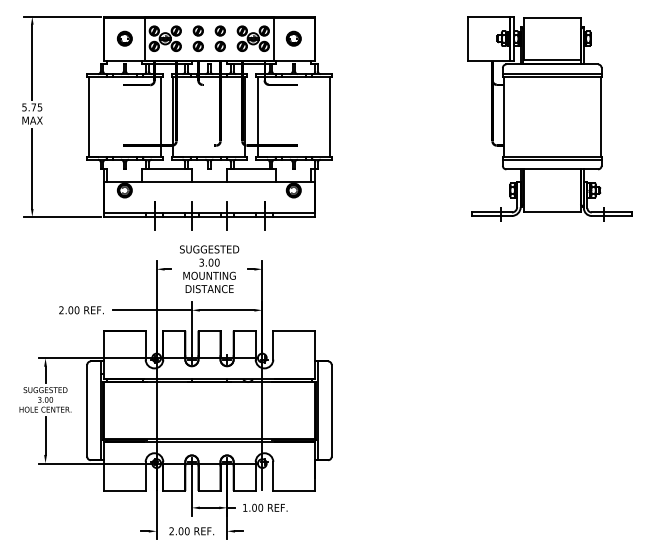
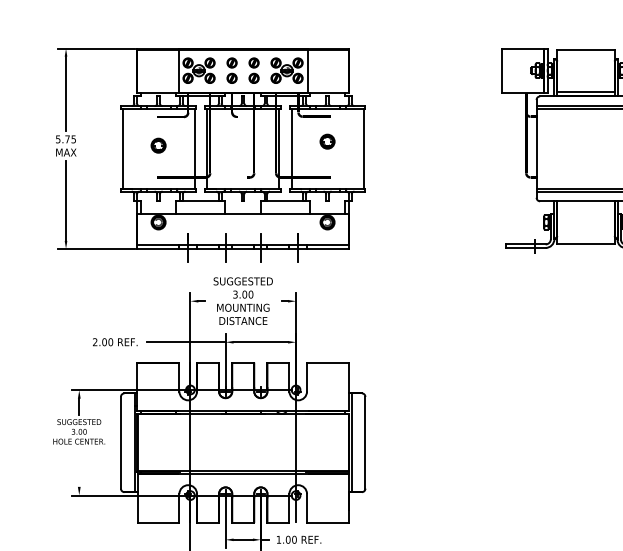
part: (124, 38) -> (158, 145), moved
part: (293, 38) -> (327, 141), moved
line: (45, 435) -> (79, 467), removed

